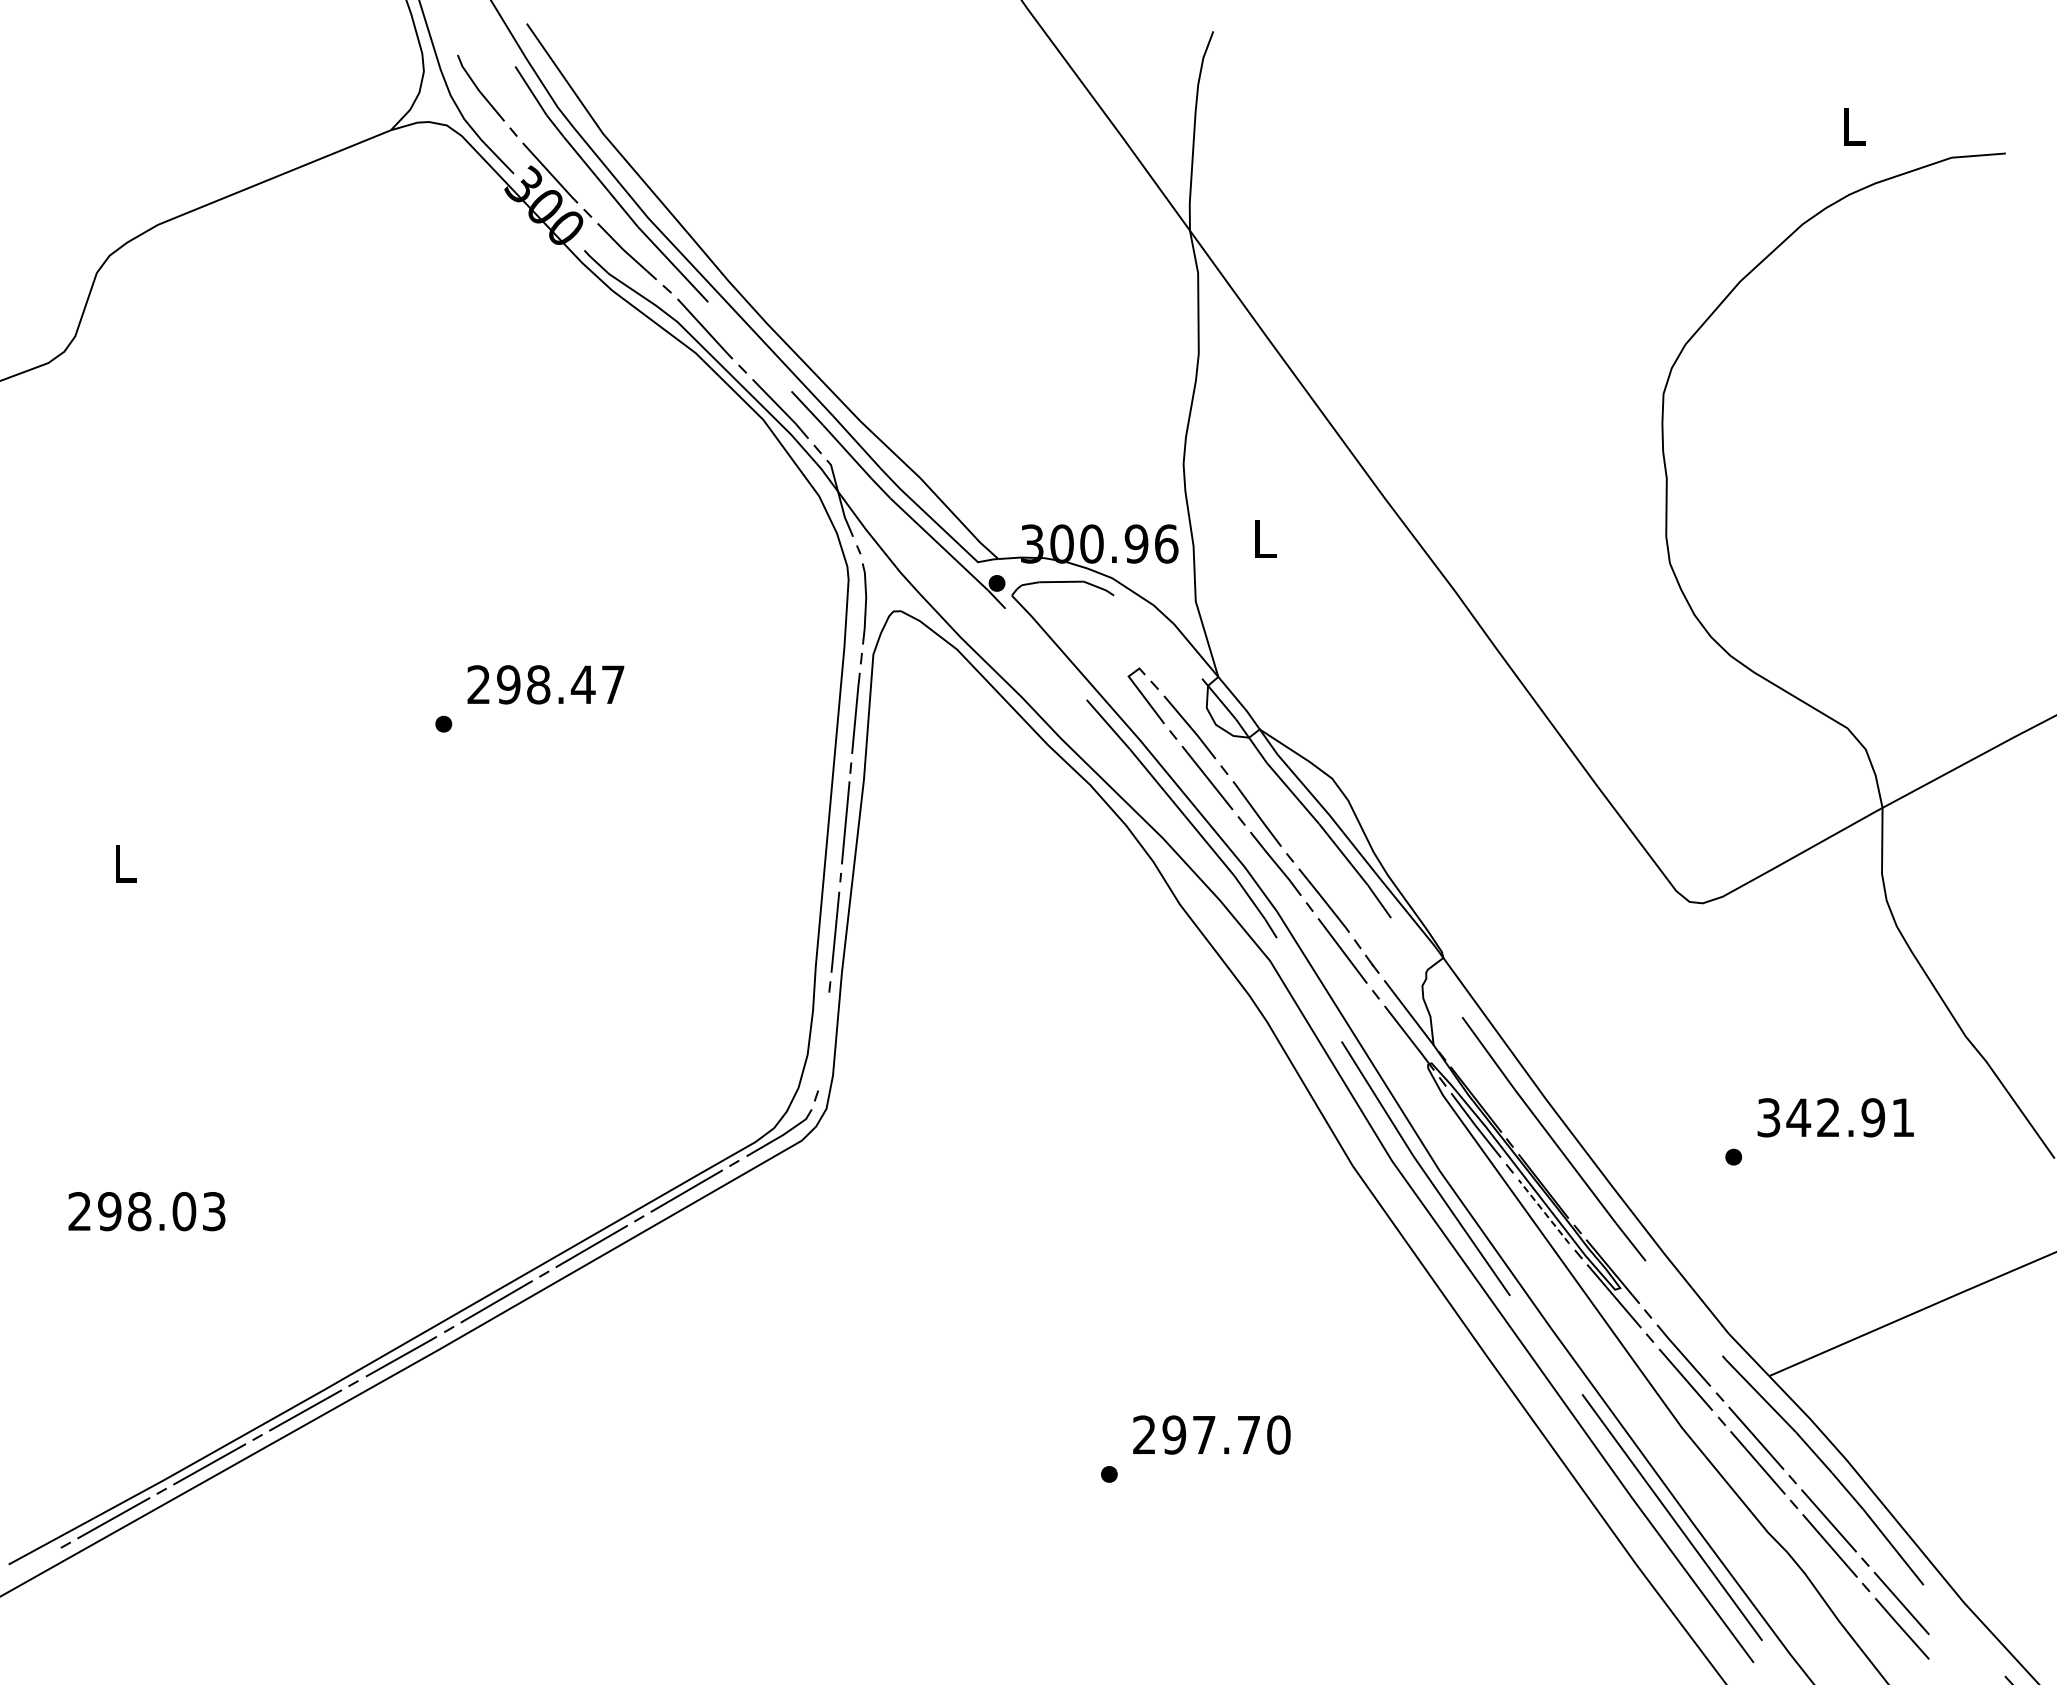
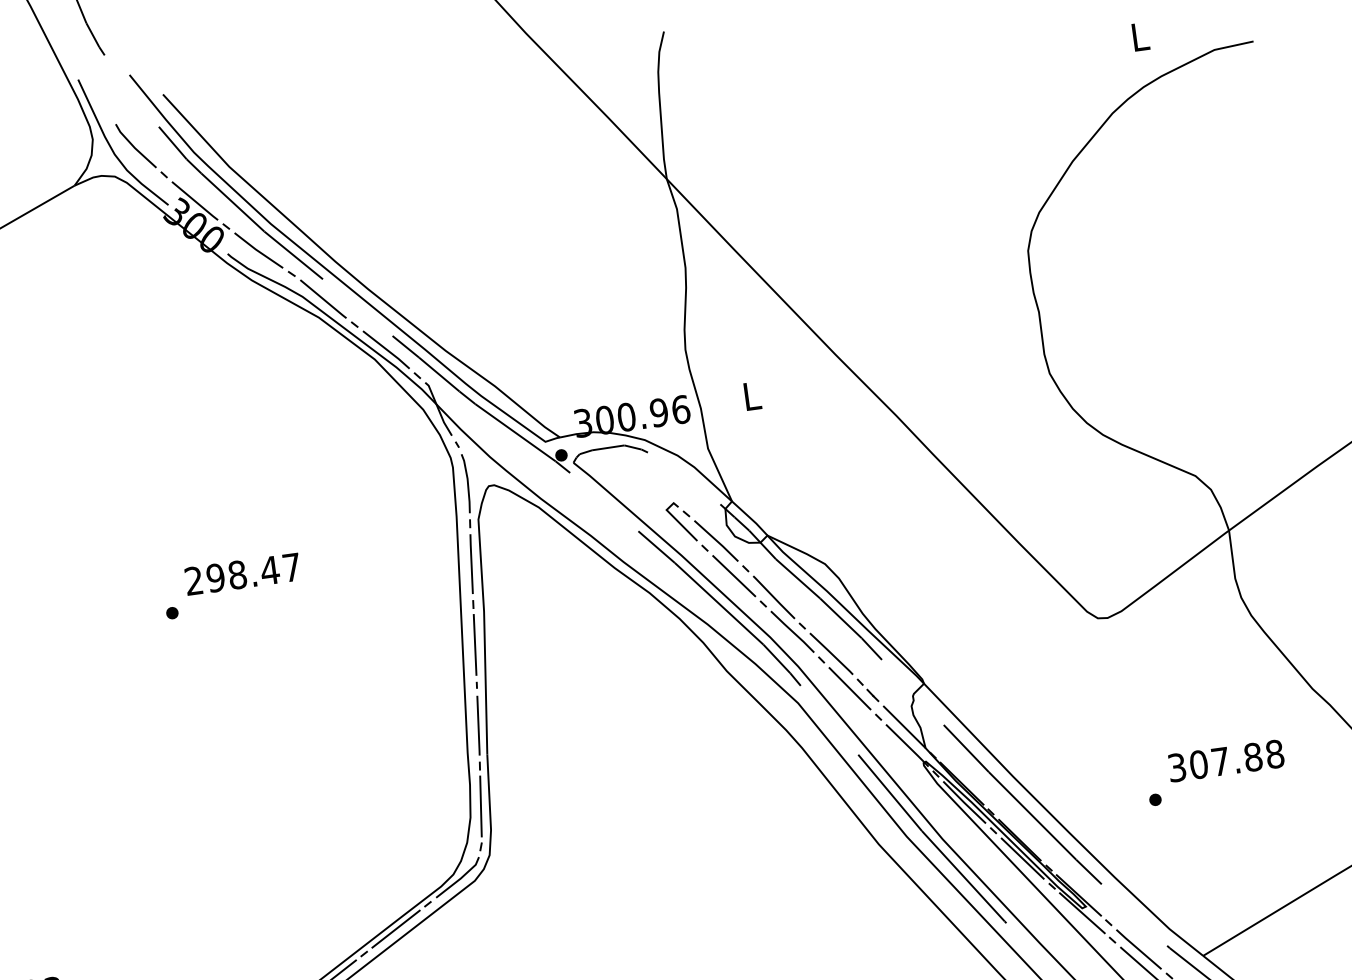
line: (823, 1041) -> (480, 806), added
text: (1850, 1117) -> (1236, 759), 342.91 -> 307.88
line: (1544, 1211) -> (1023, 858), dashed -> solid

